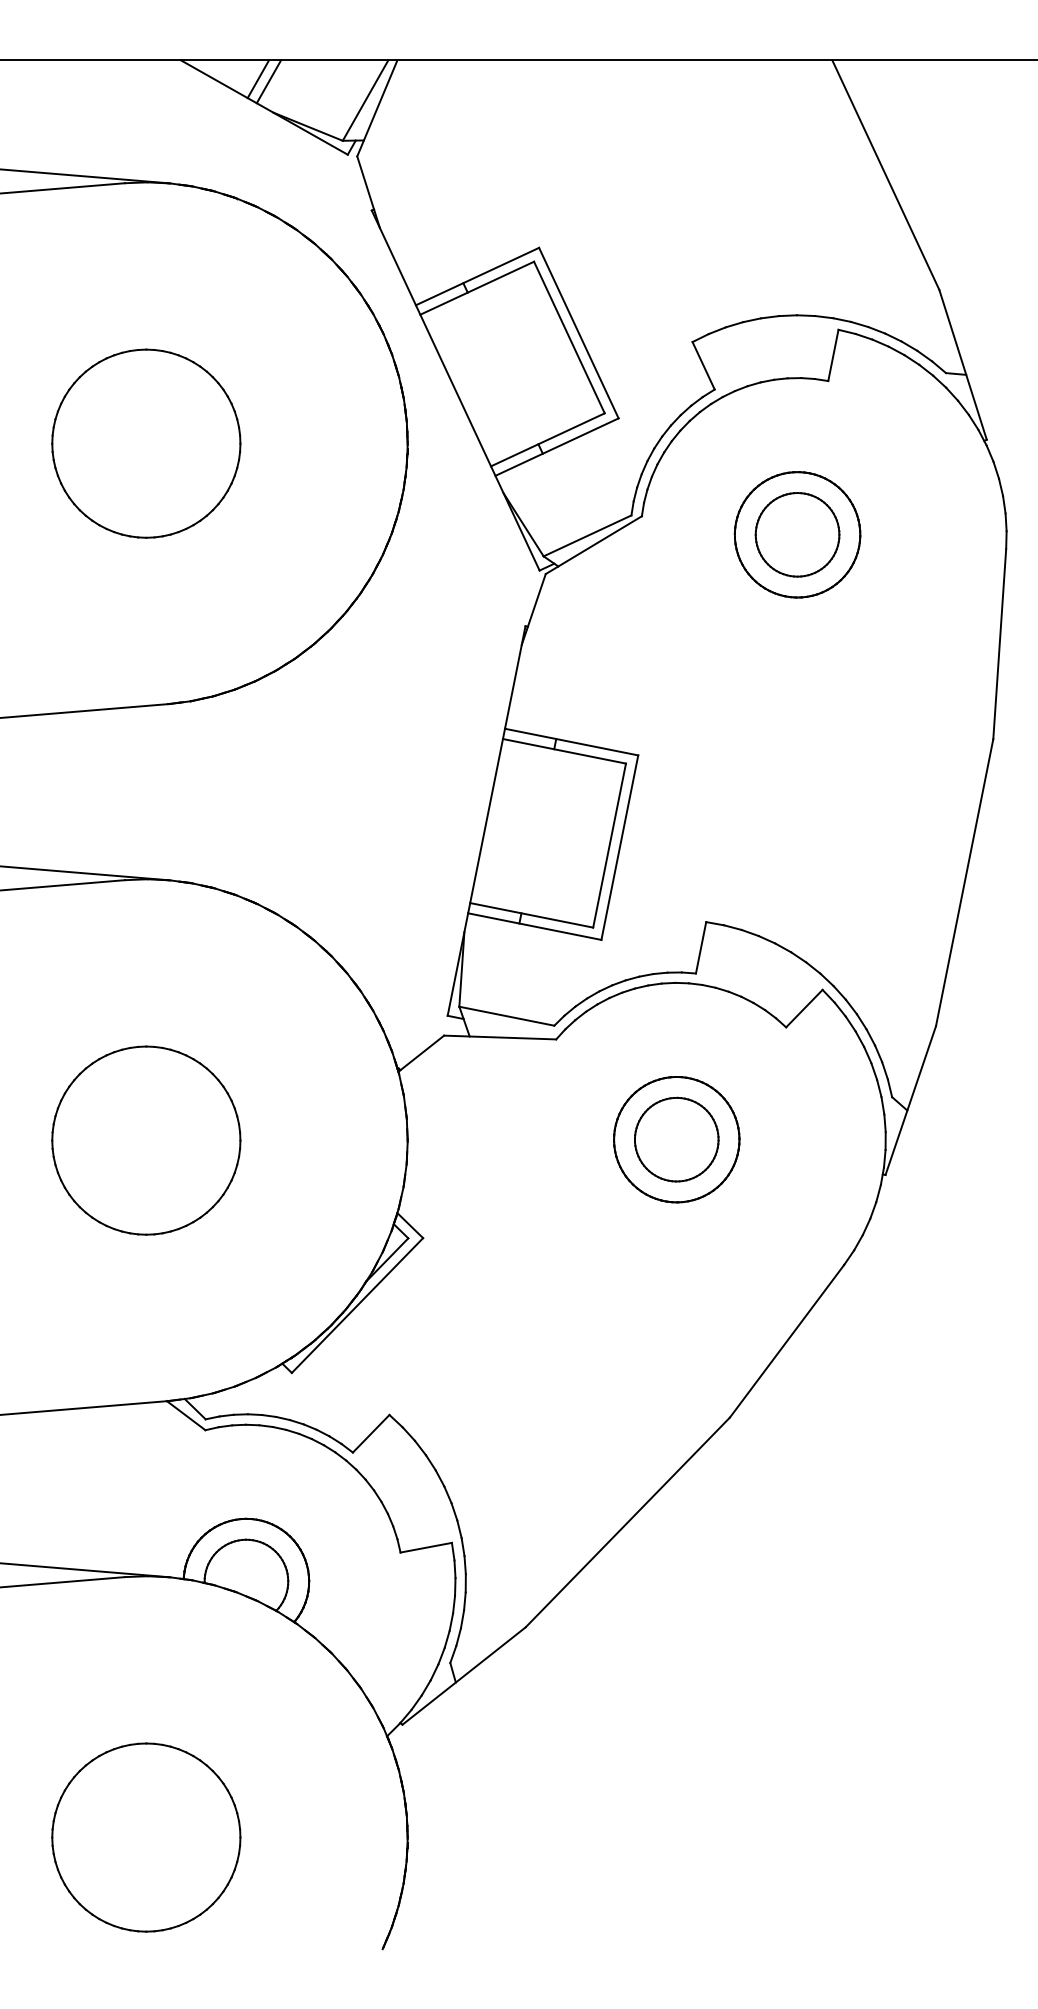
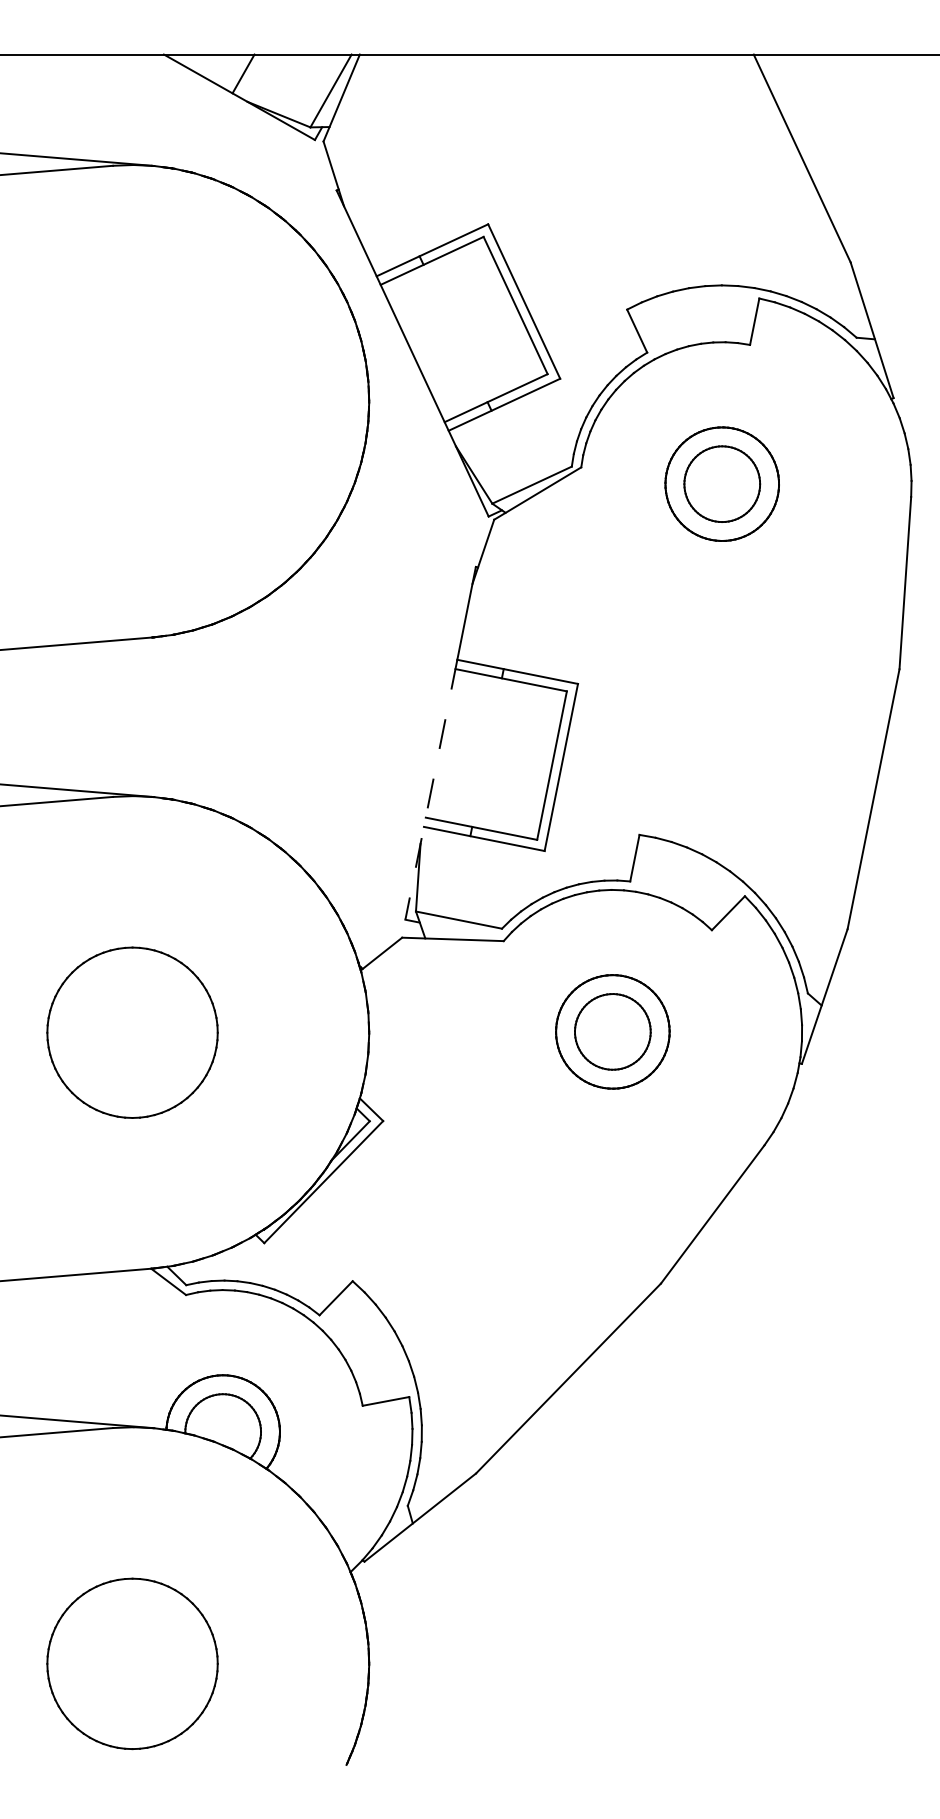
line: (257, 79) -> (233, 71), removed
part: (146, 443) -> (132, 401), removed
line: (476, 871) -> (431, 789), solid -> dashed

